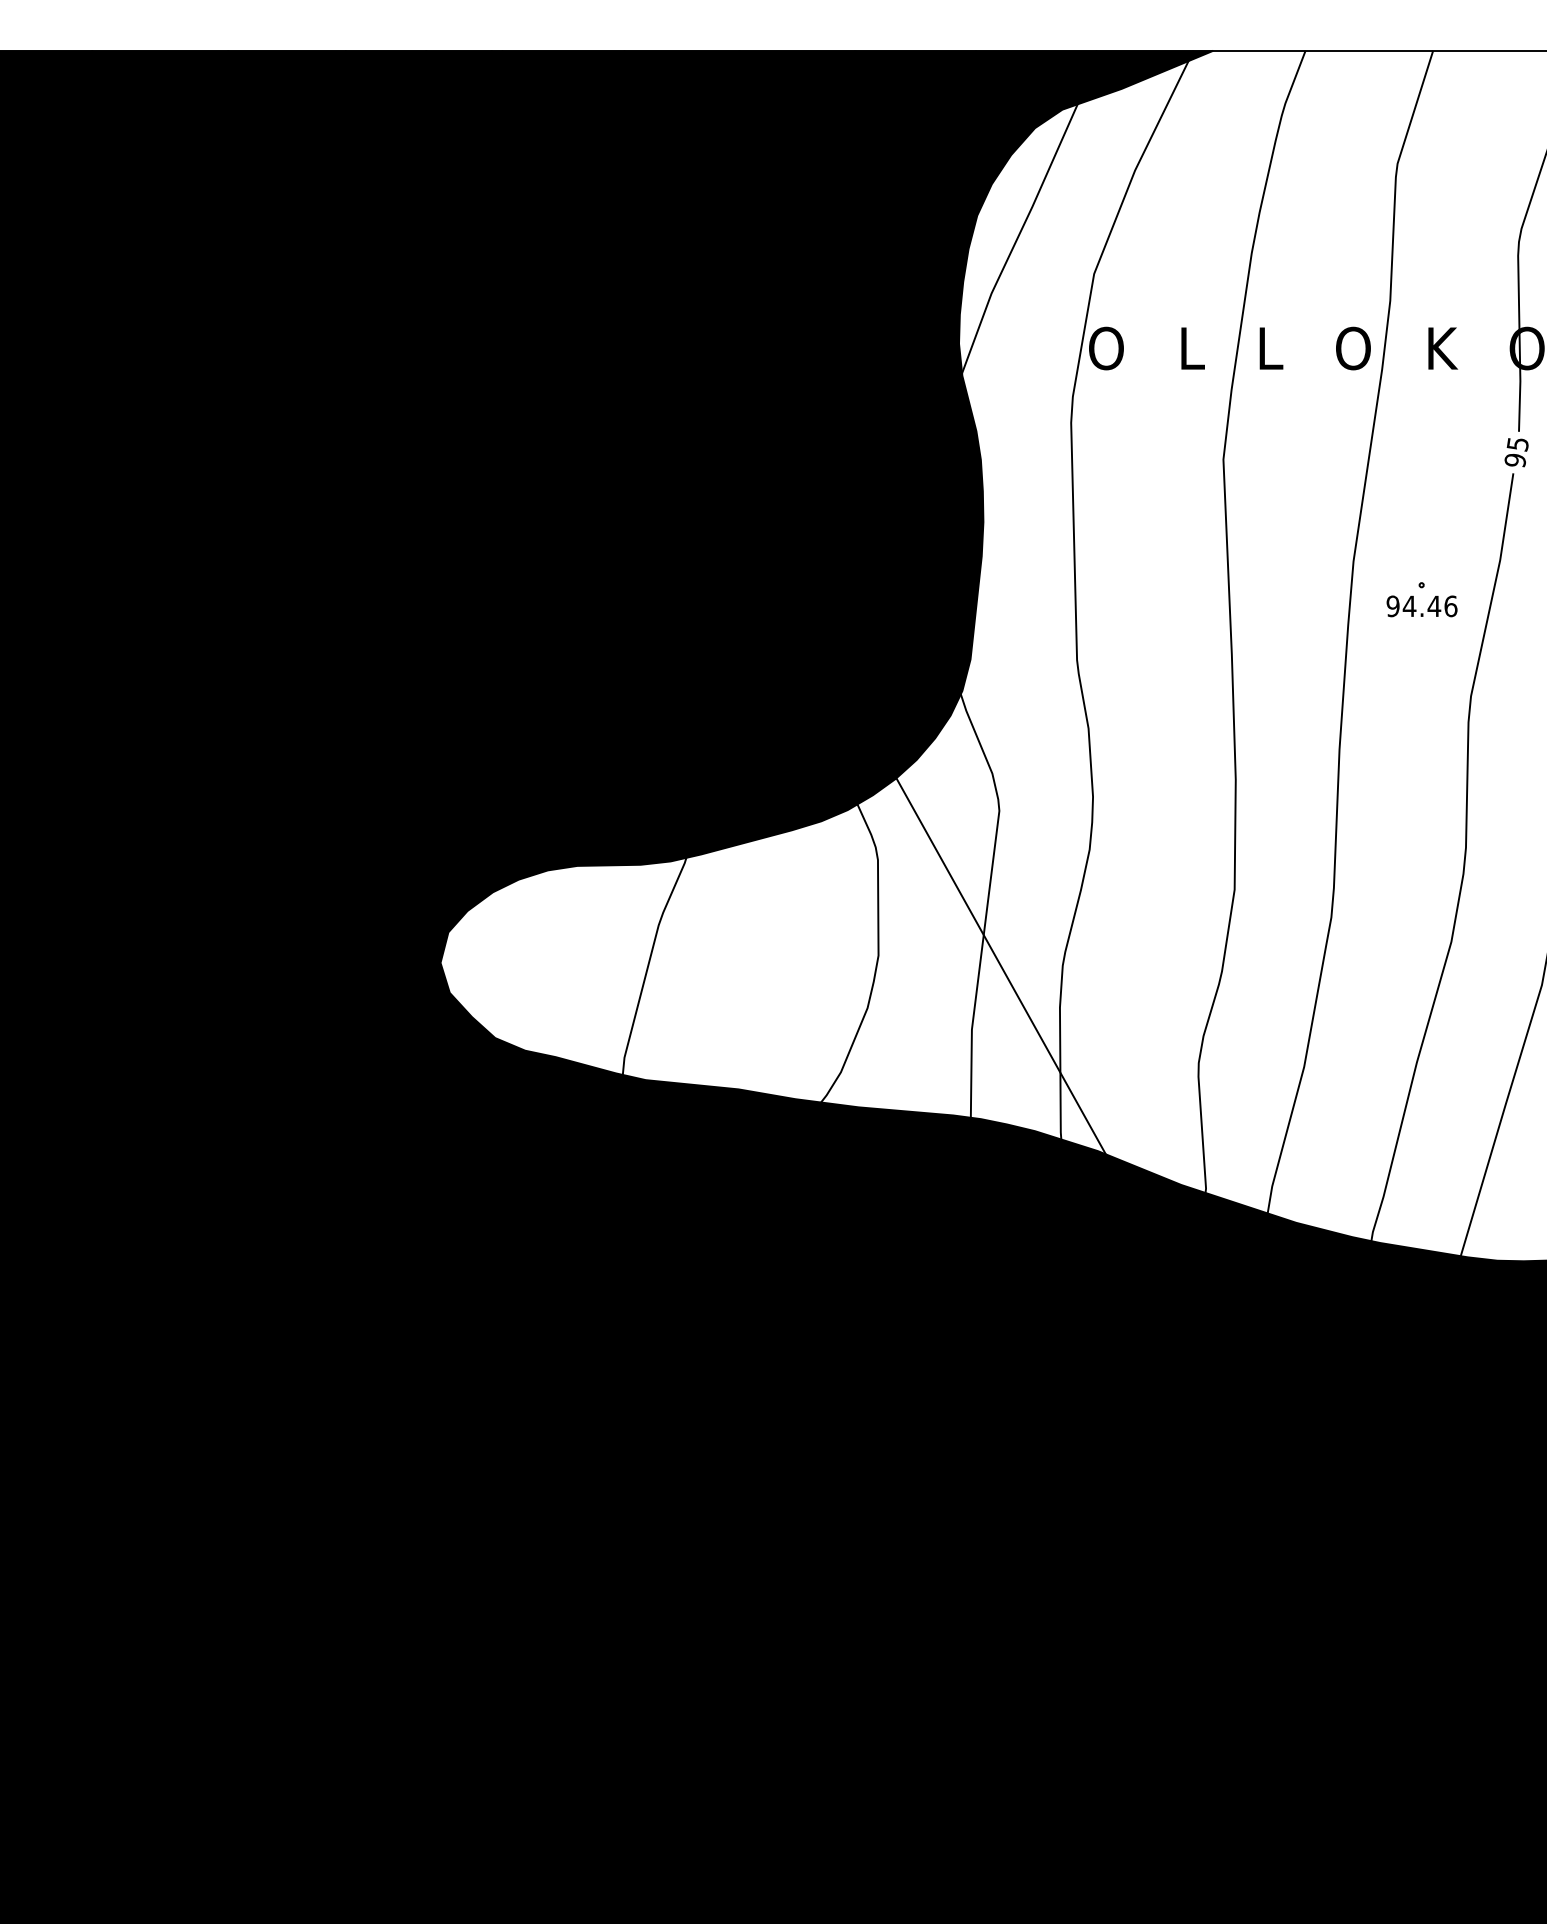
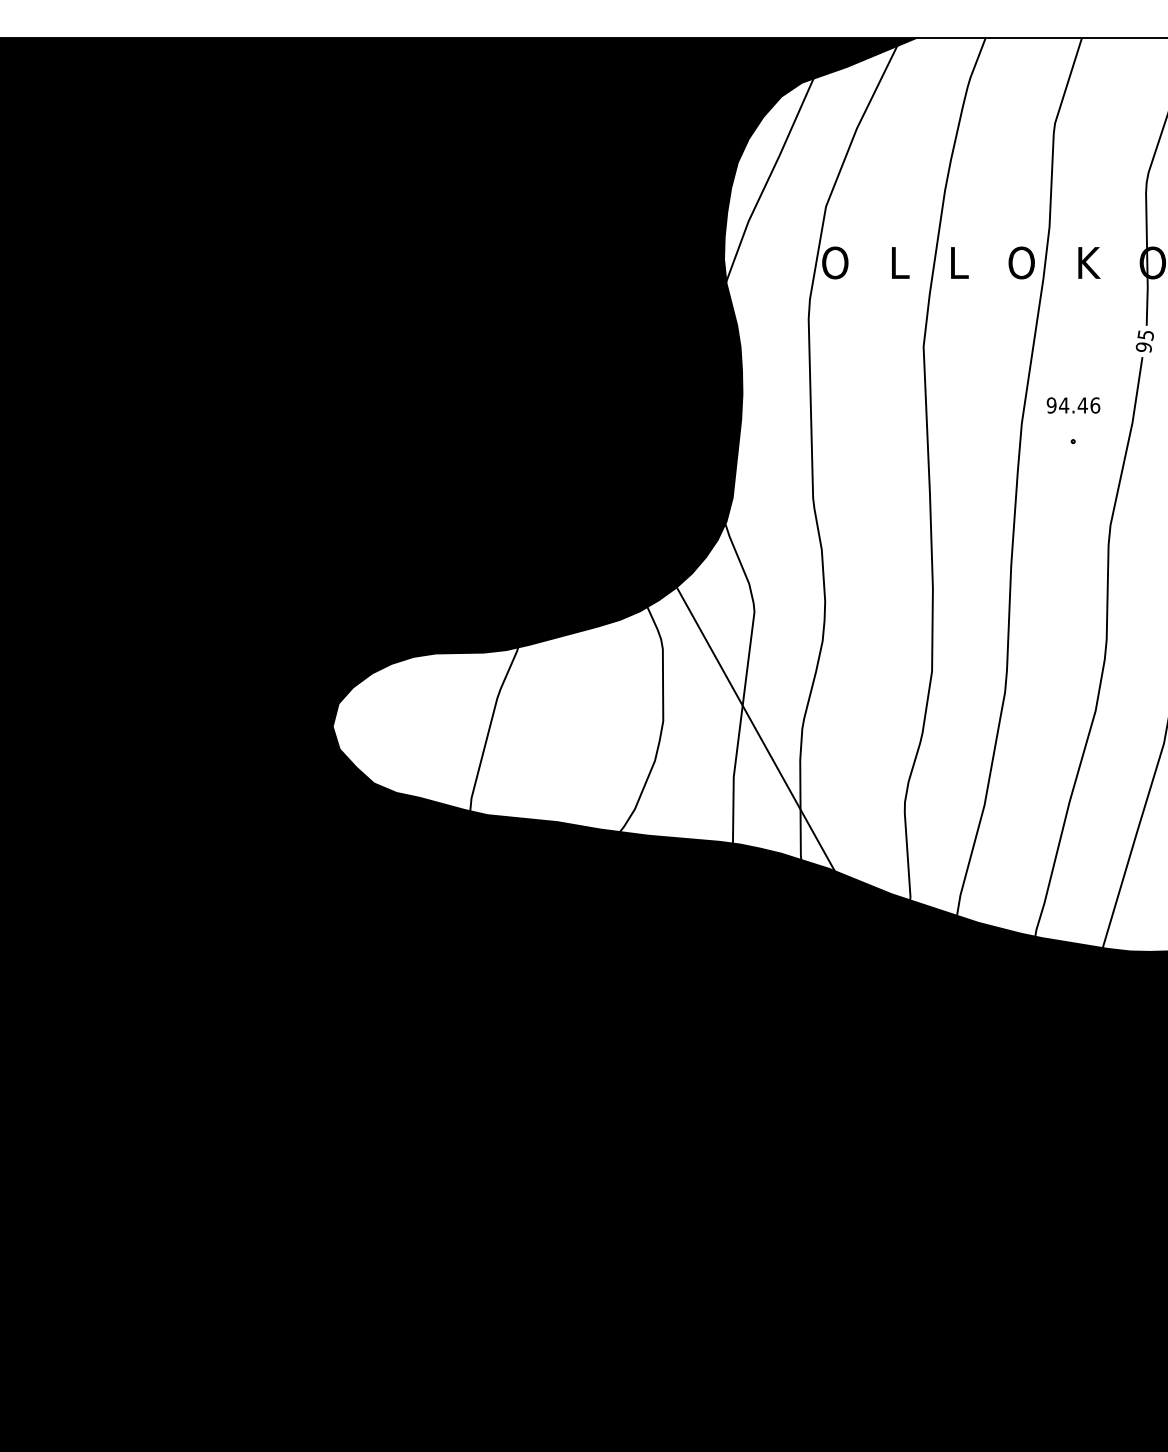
text: (1421, 606) -> (1073, 405), moved

